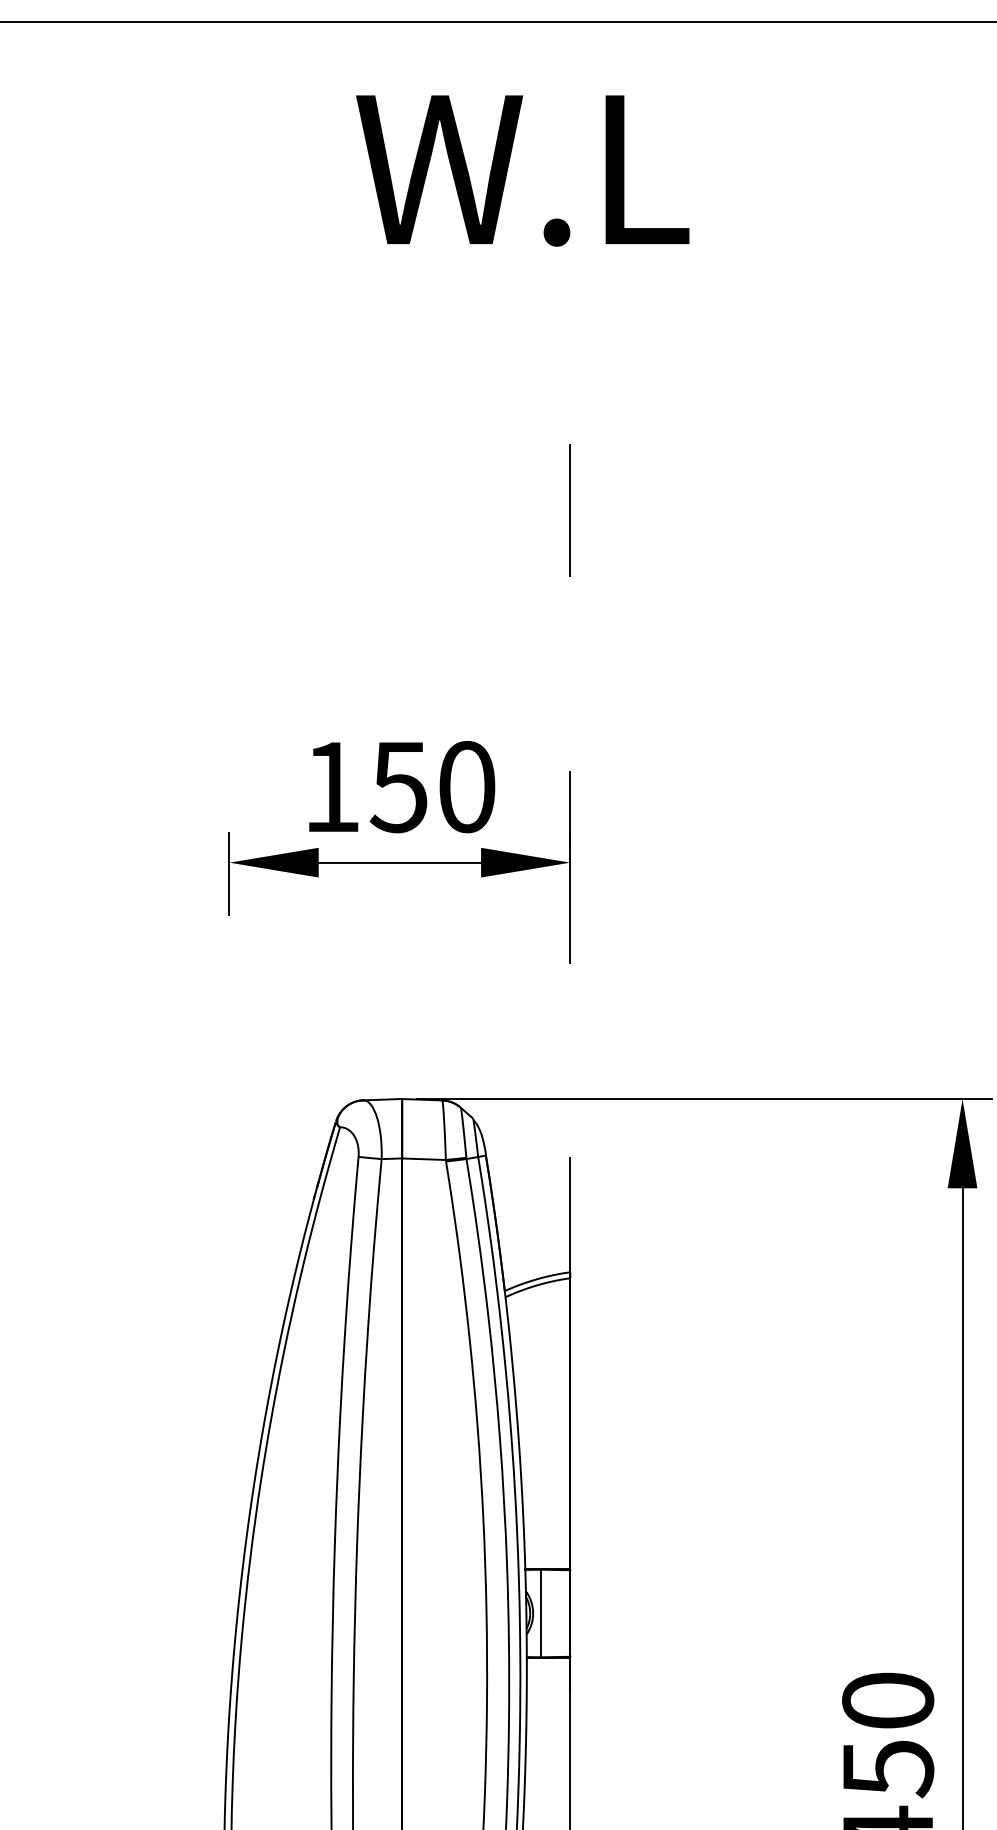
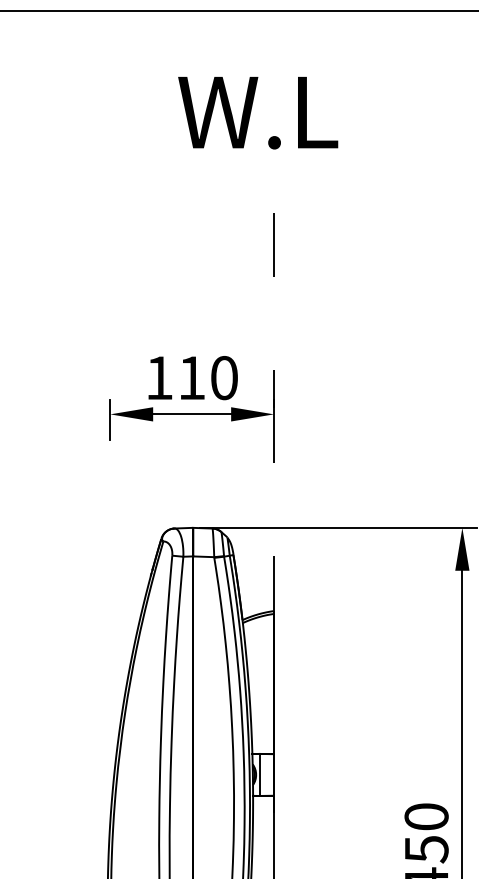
text: (523, 171) -> (258, 113), moved
text: (398, 787) -> (191, 378), 150 -> 110

